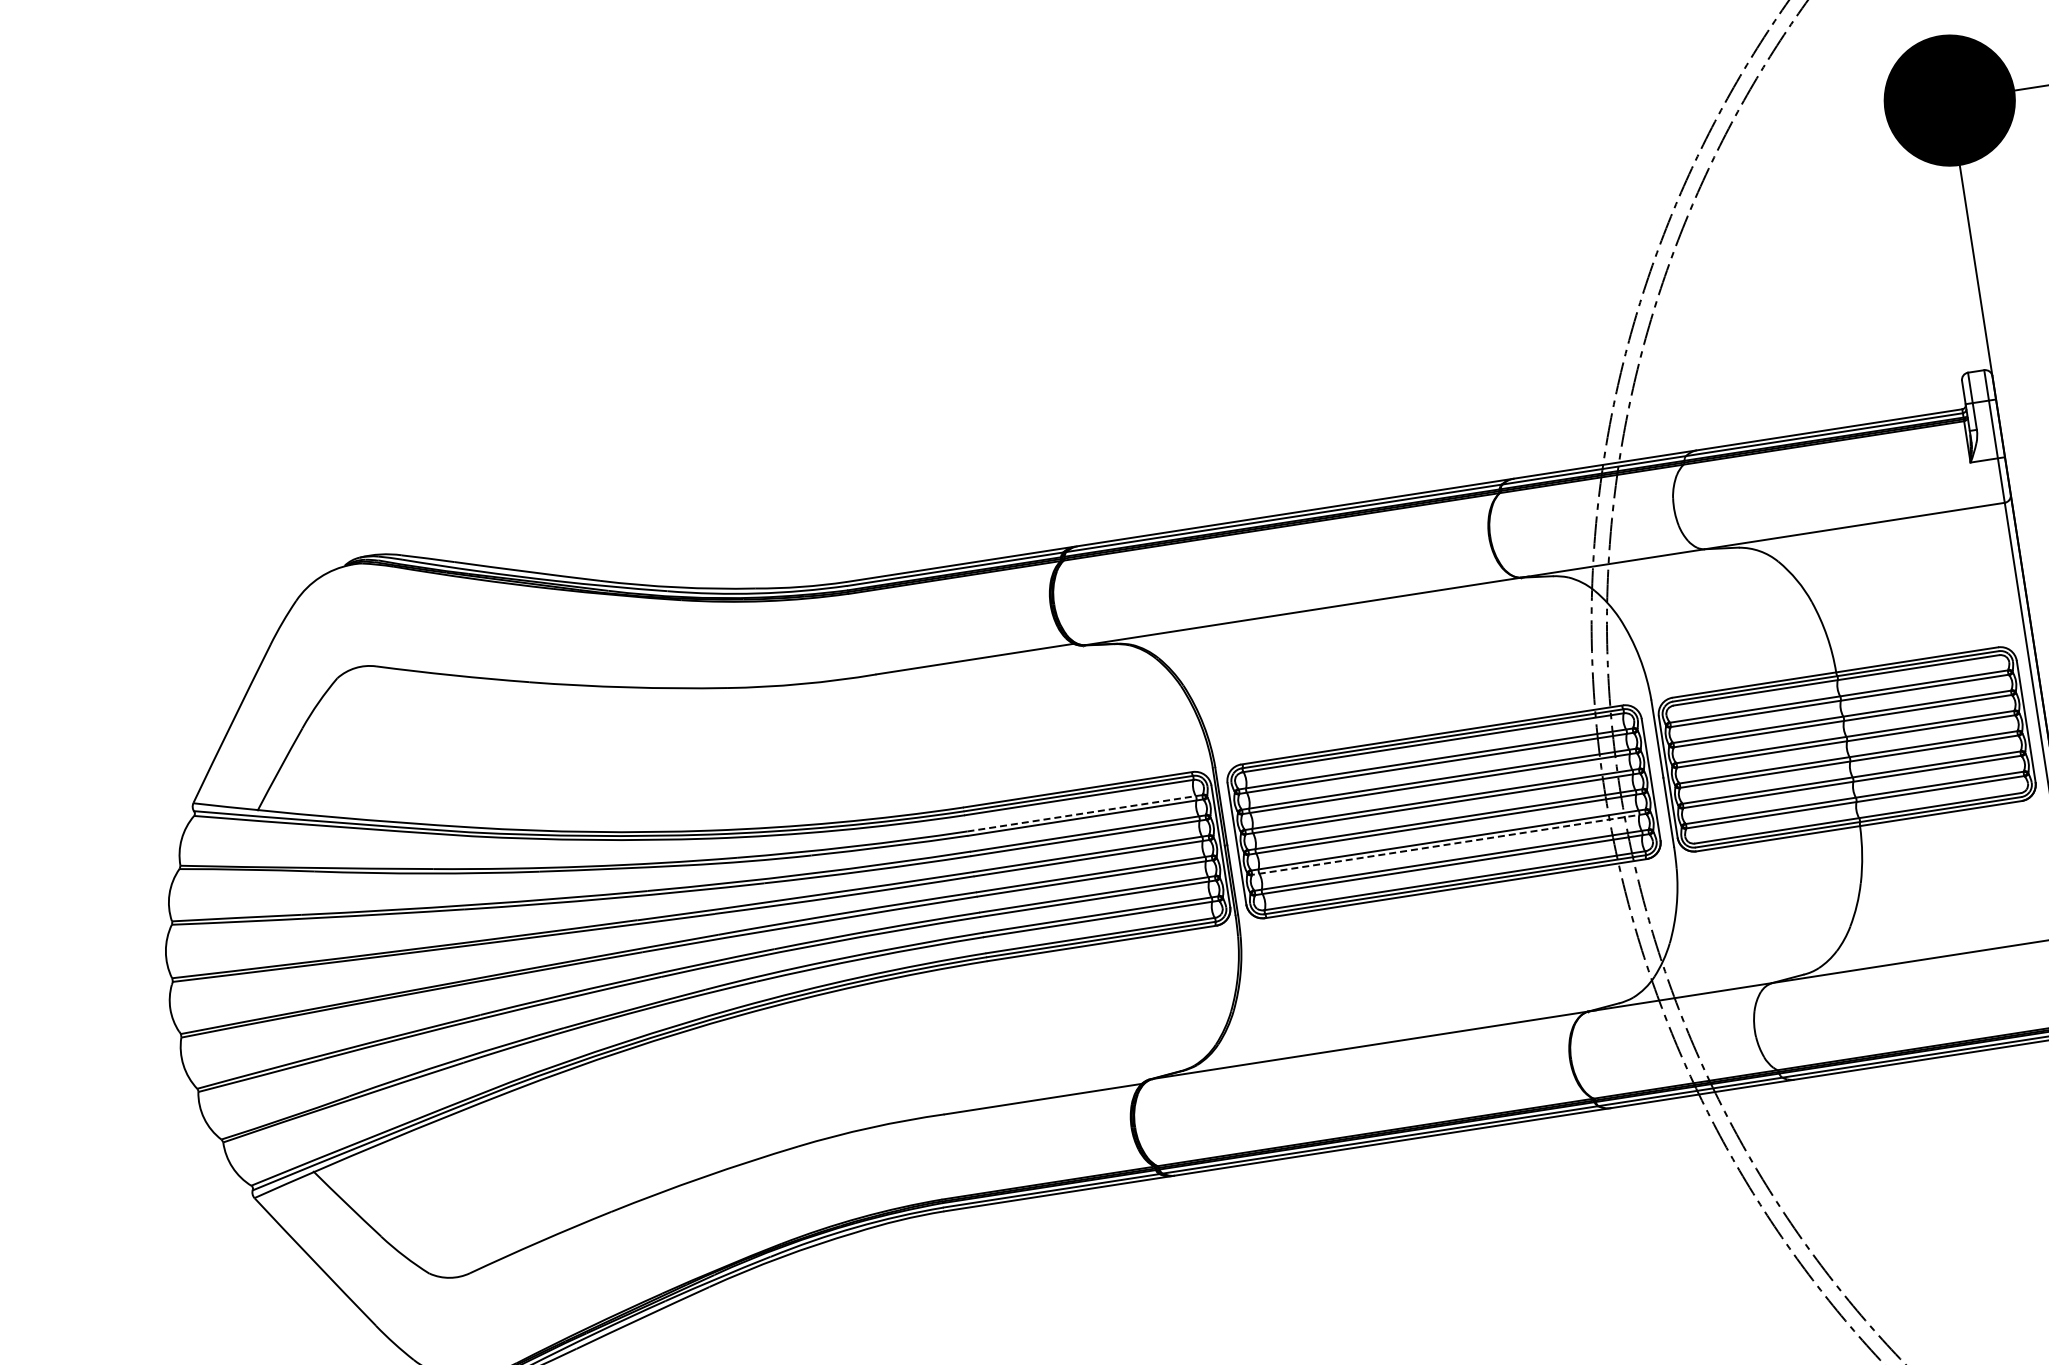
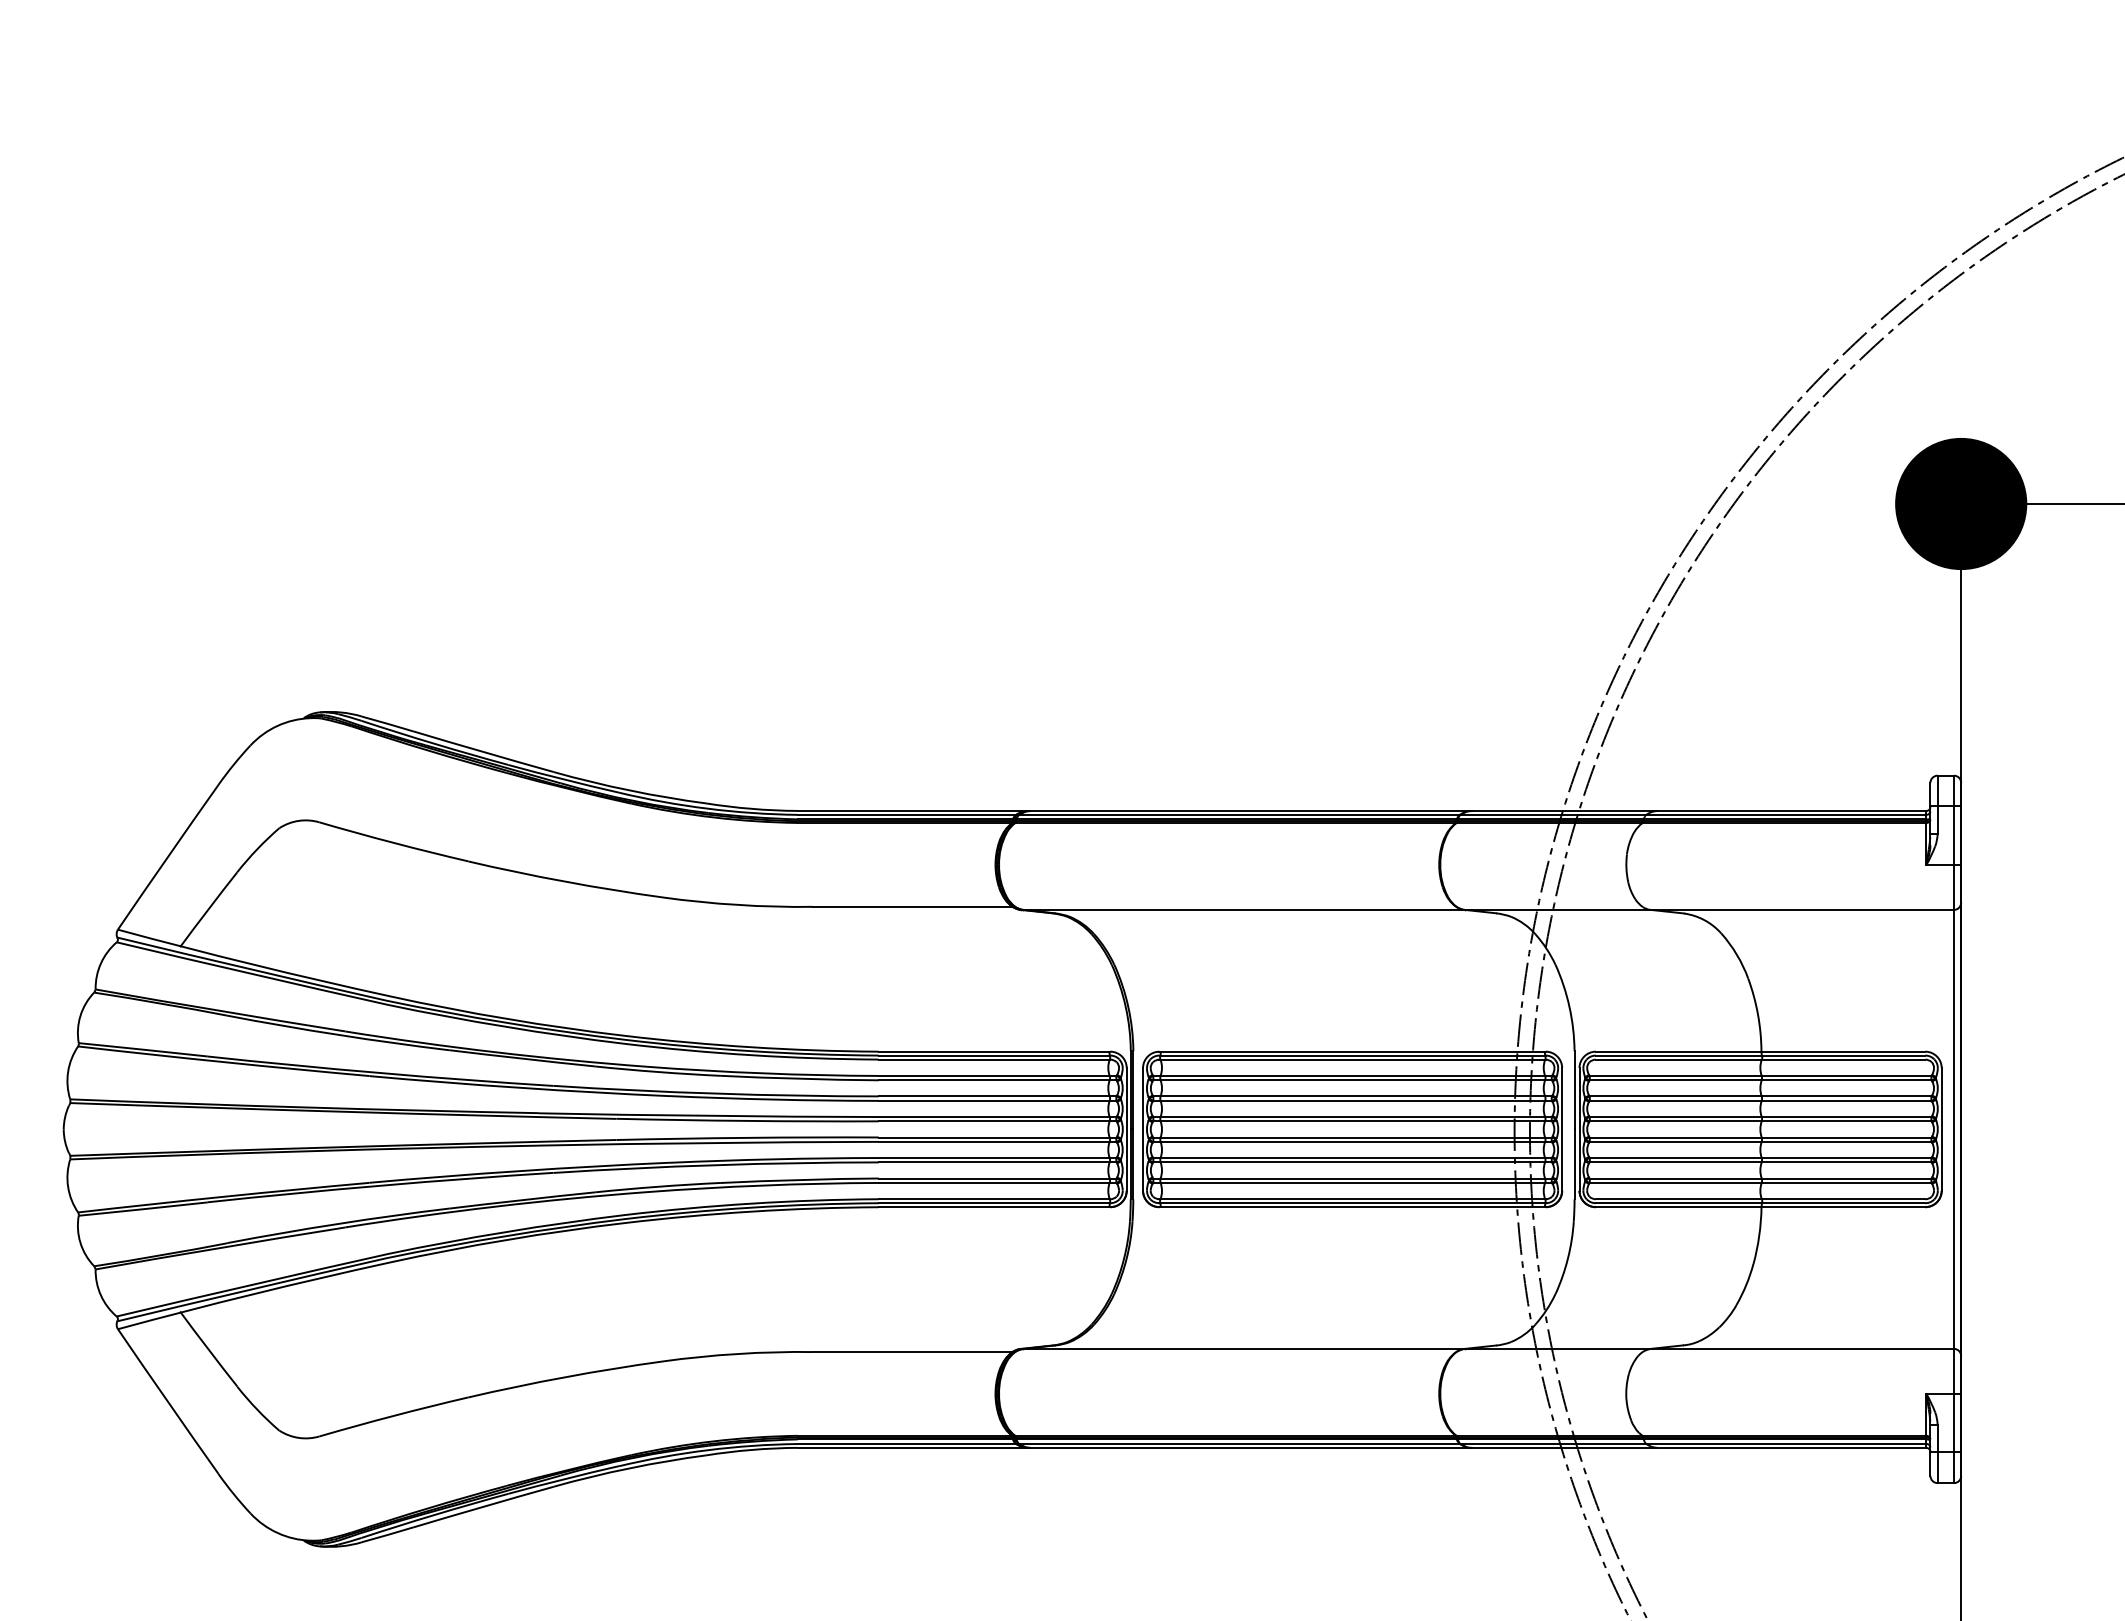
line: (1084, 812) -> (997, 1075), dashed -> solid
line: (1448, 844) -> (1352, 1162), dashed -> solid

